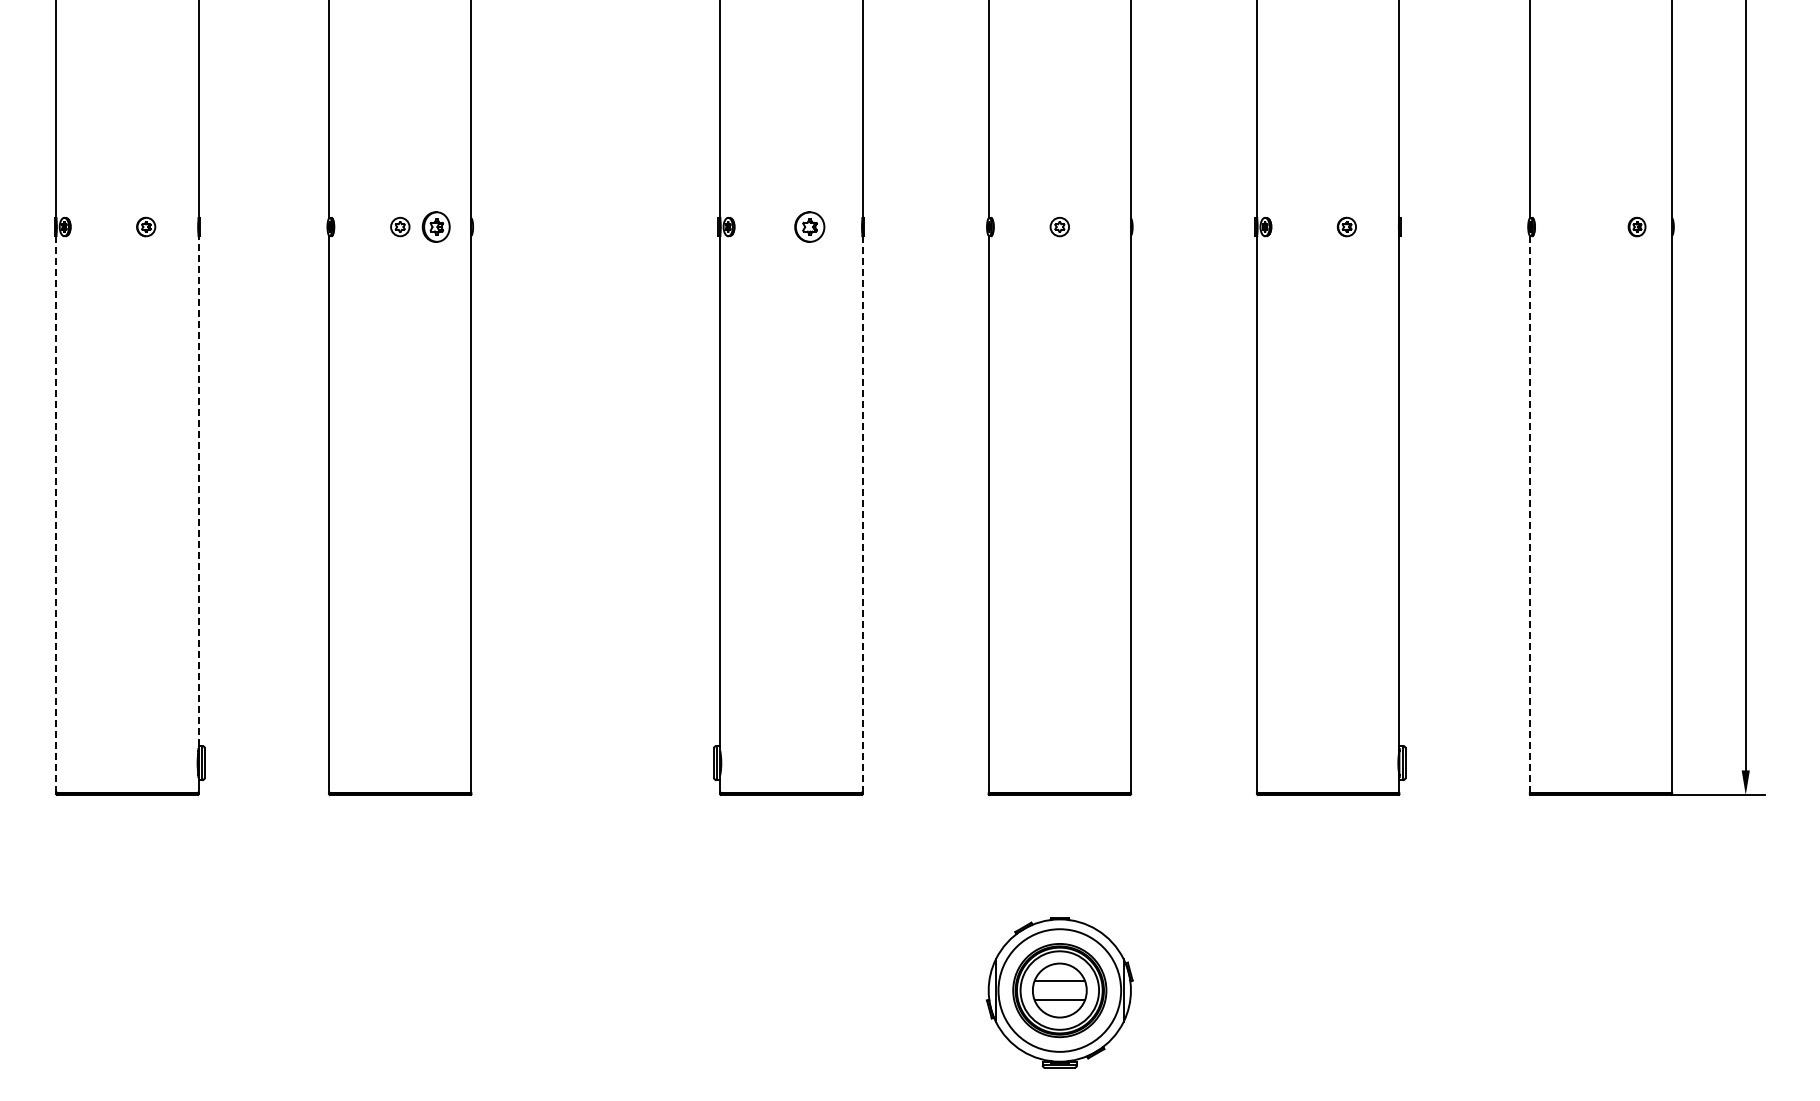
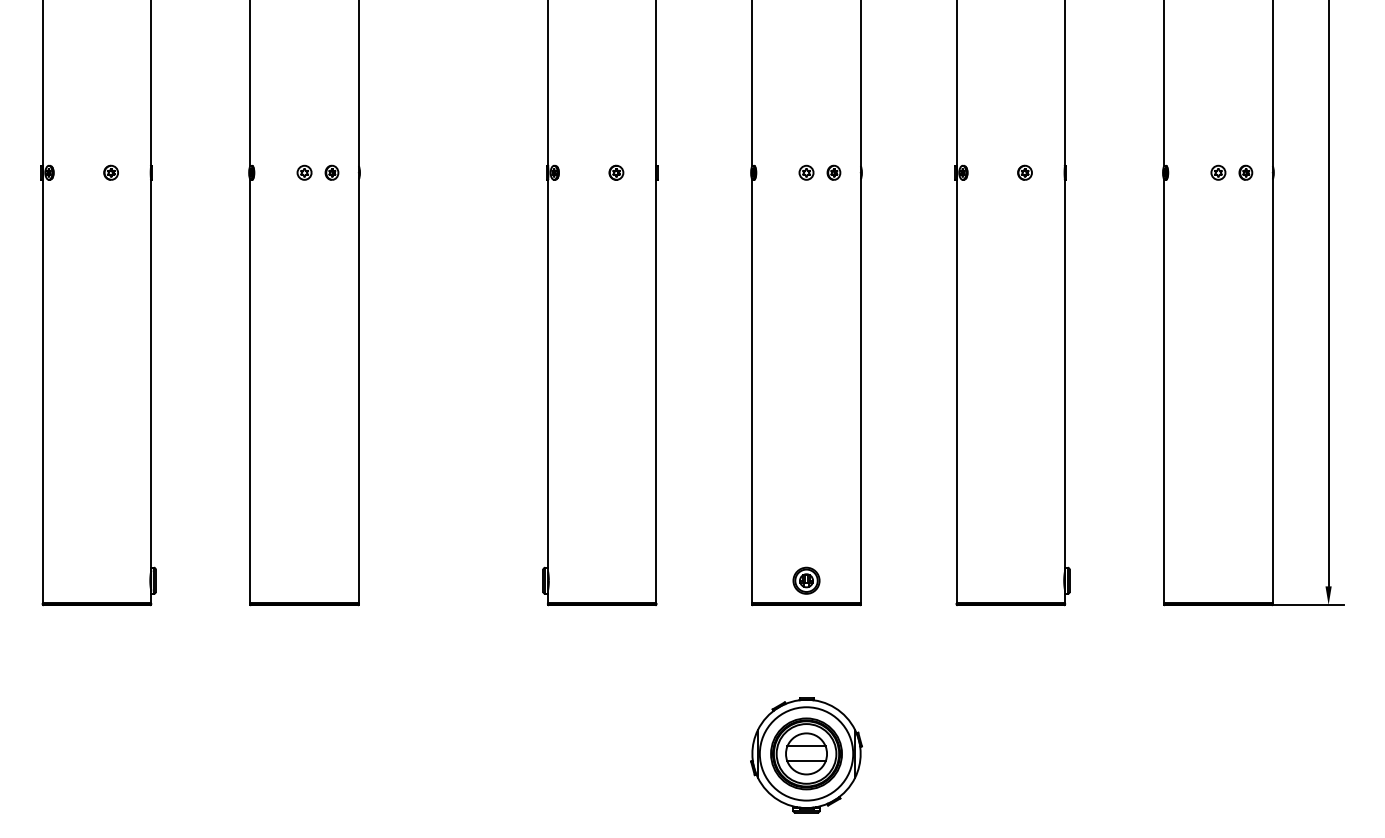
part: (436, 226) -> (332, 172), size x0.62
part: (810, 226) -> (616, 172), size x0.62
part: (1095, 226) -> (833, 172), added
part: (1600, 227) -> (1218, 173), added
line: (198, 491) -> (150, 374), dashed -> solid
line: (56, 513) -> (42, 390), dashed -> solid
line: (862, 513) -> (656, 390), dashed -> solid
line: (1529, 513) -> (1164, 390), dashed -> solid
part: (1059, 763) -> (806, 581), added

